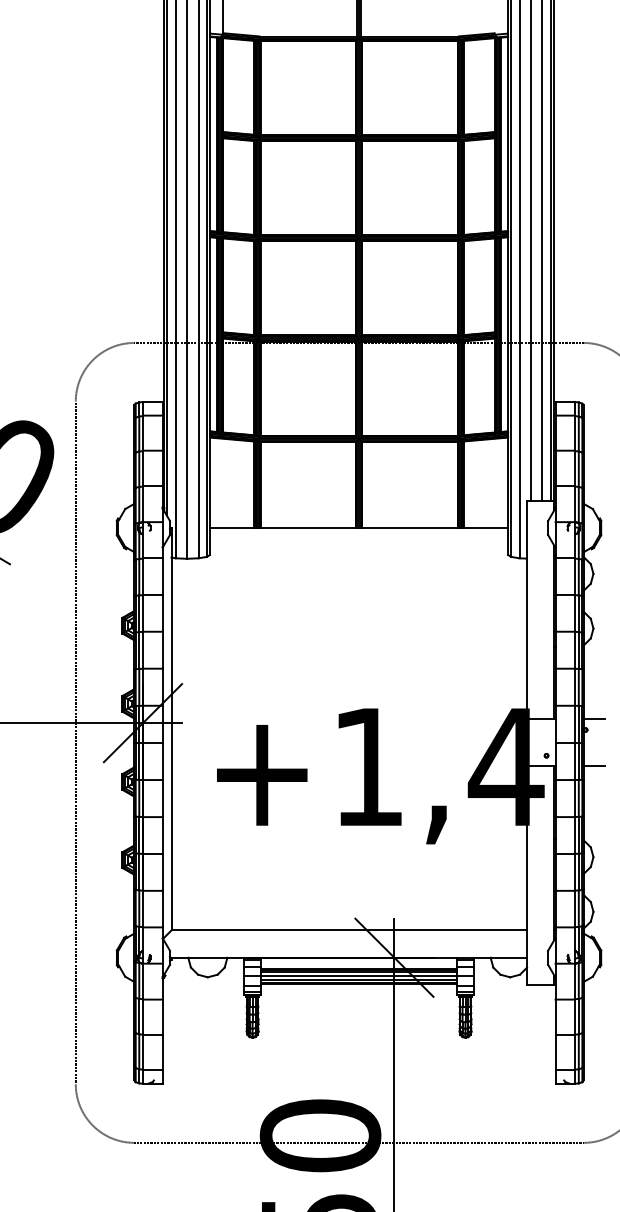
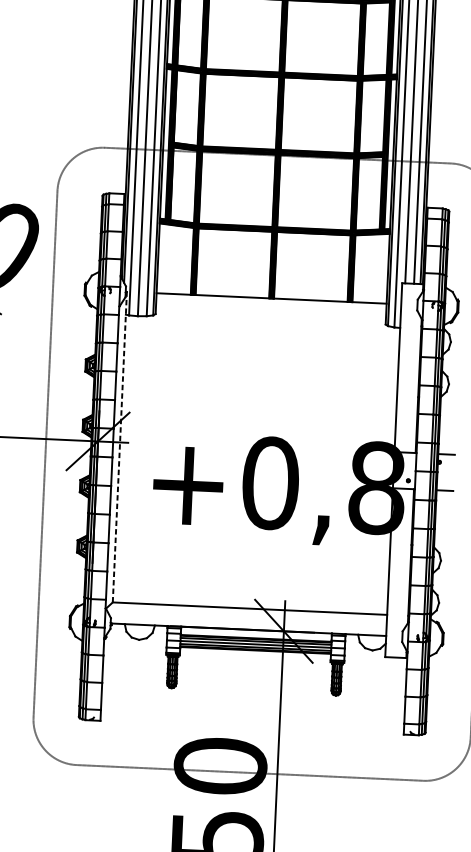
line: (171, 728) -> (119, 446), solid -> dashed
text: (438, 766) -> (324, 485), +1,4 -> +0,8

